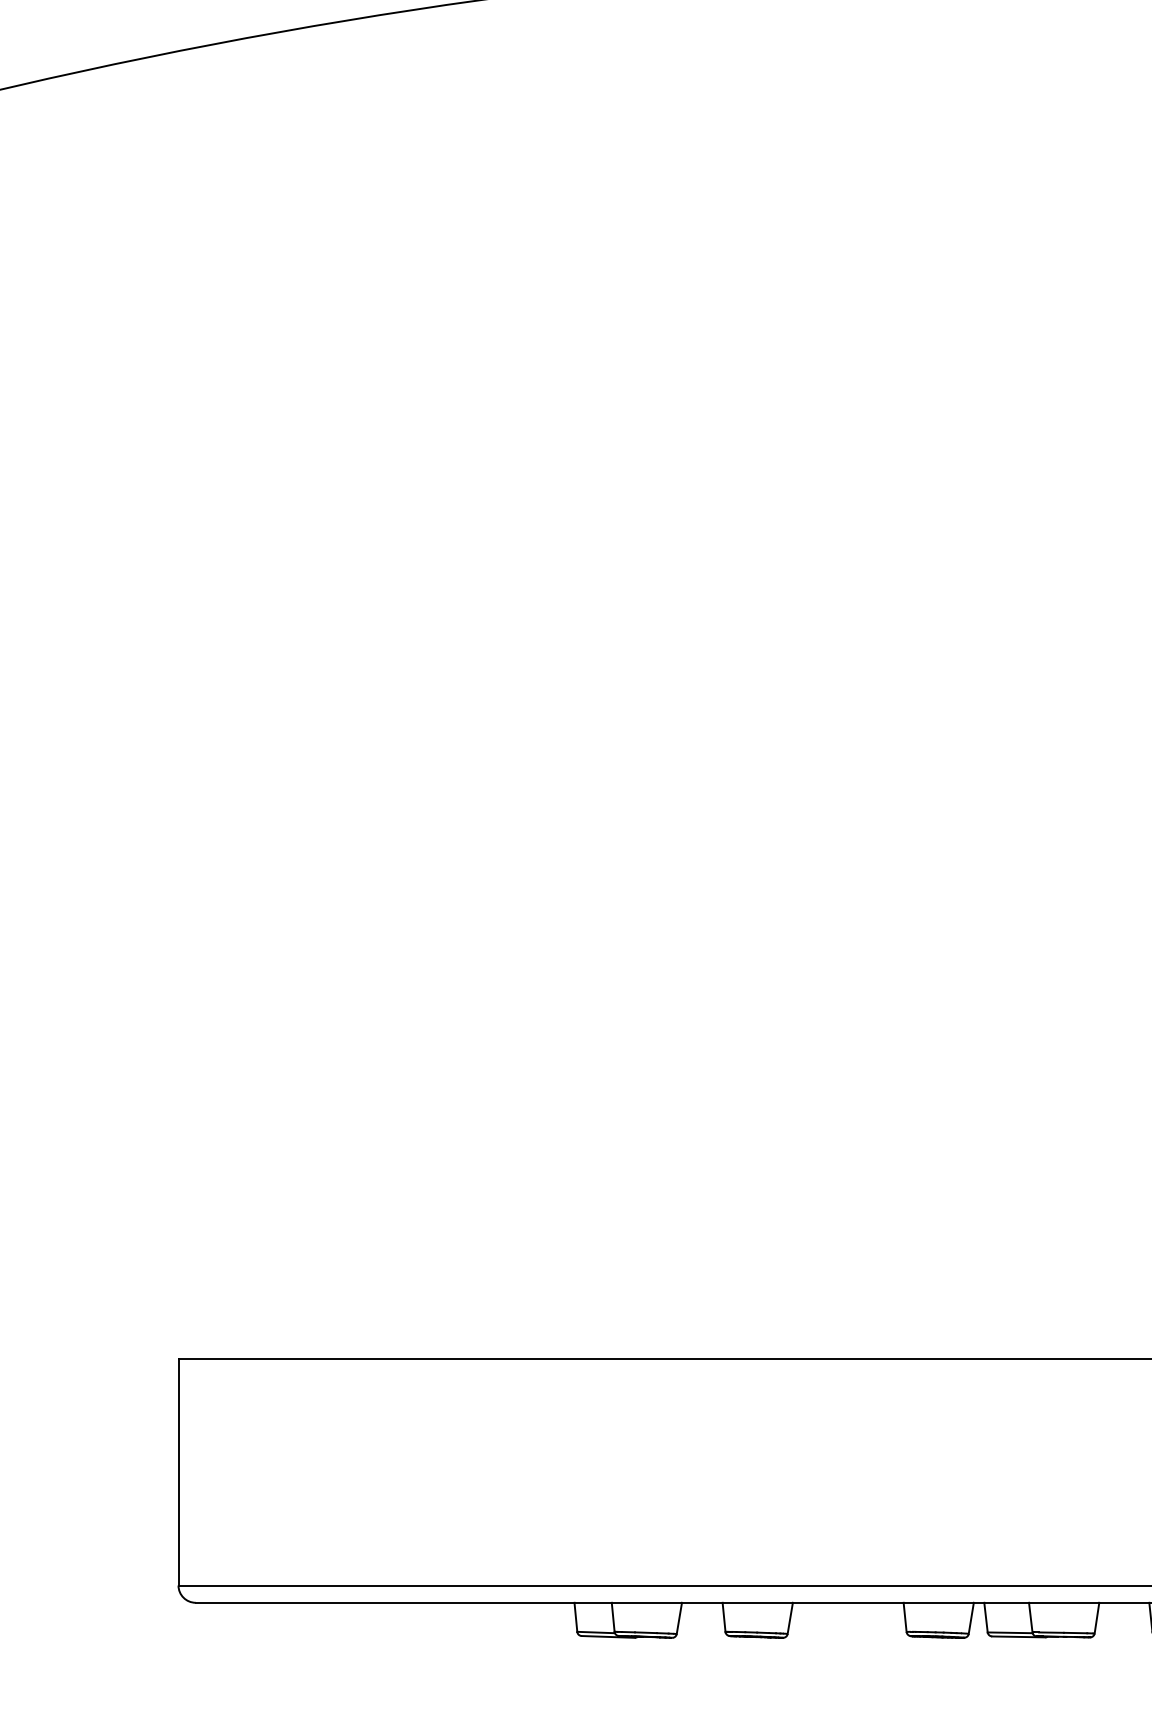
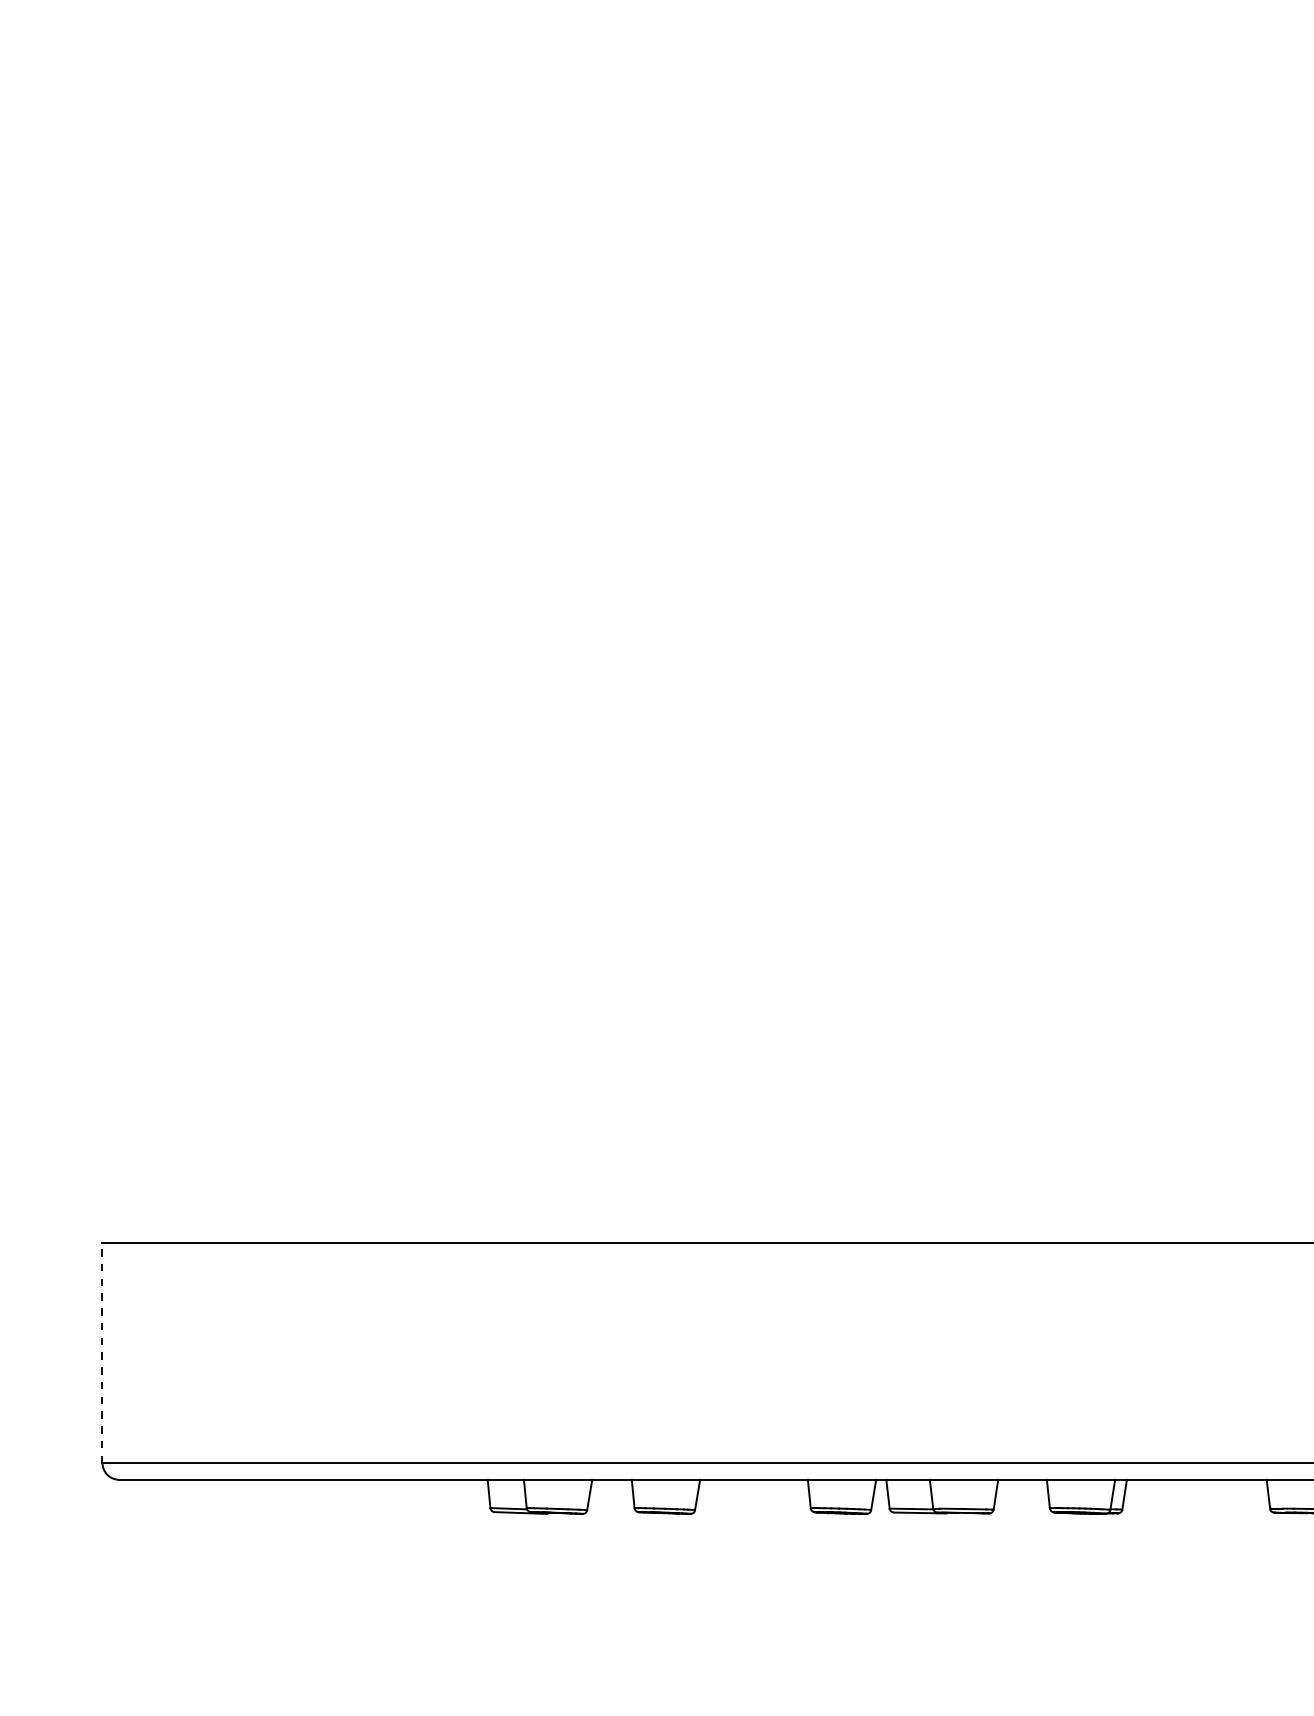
line: (178, 1472) -> (102, 1353), solid -> dashed

